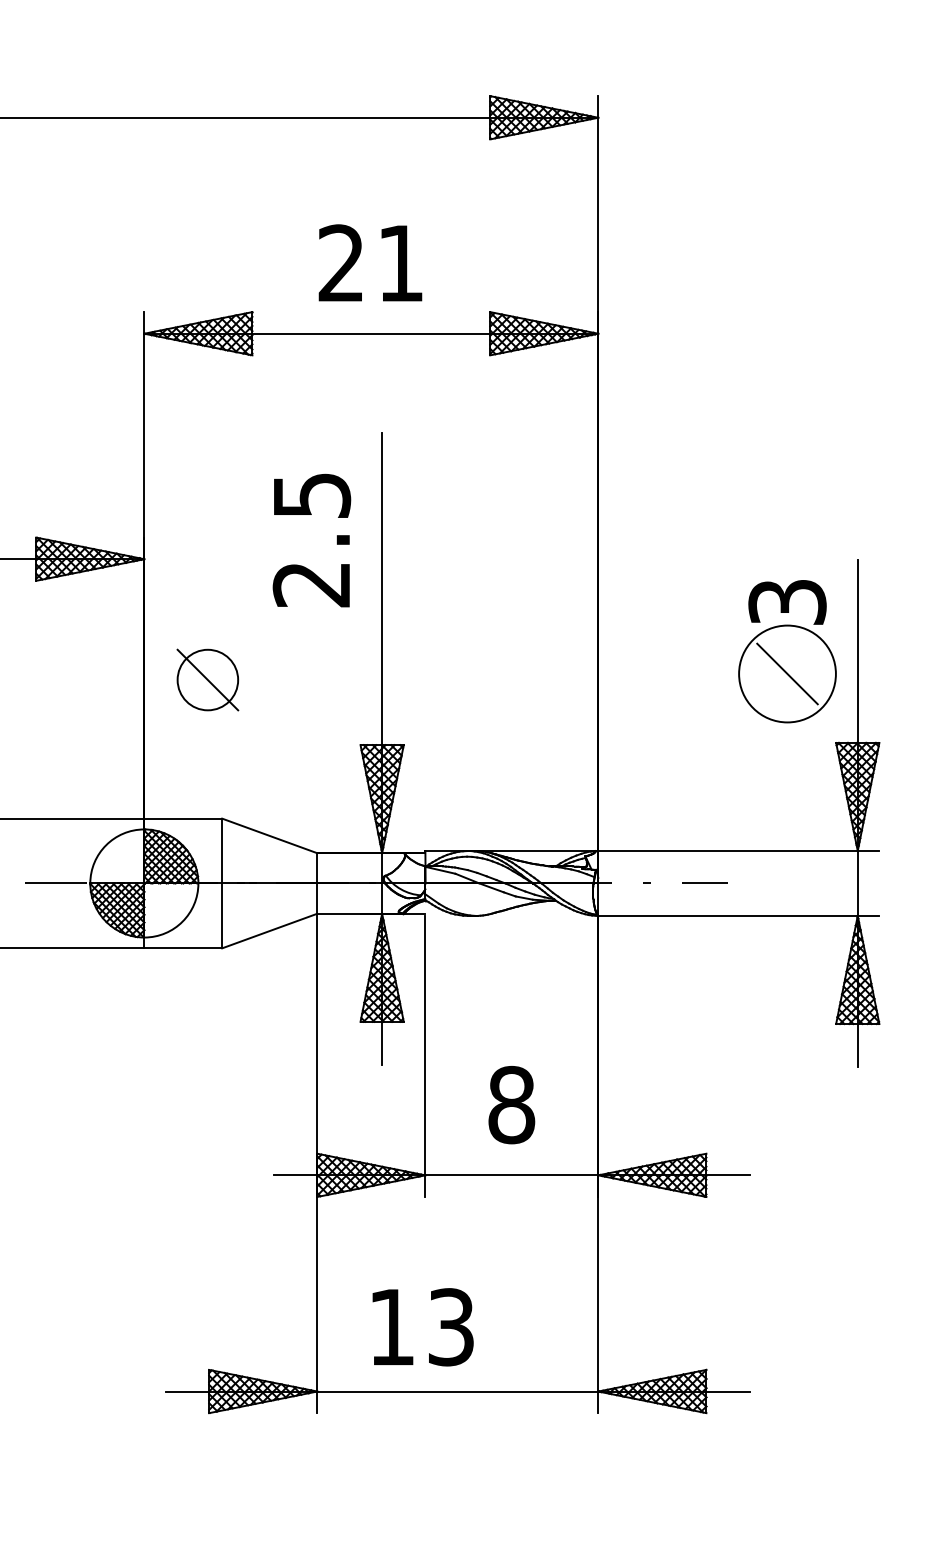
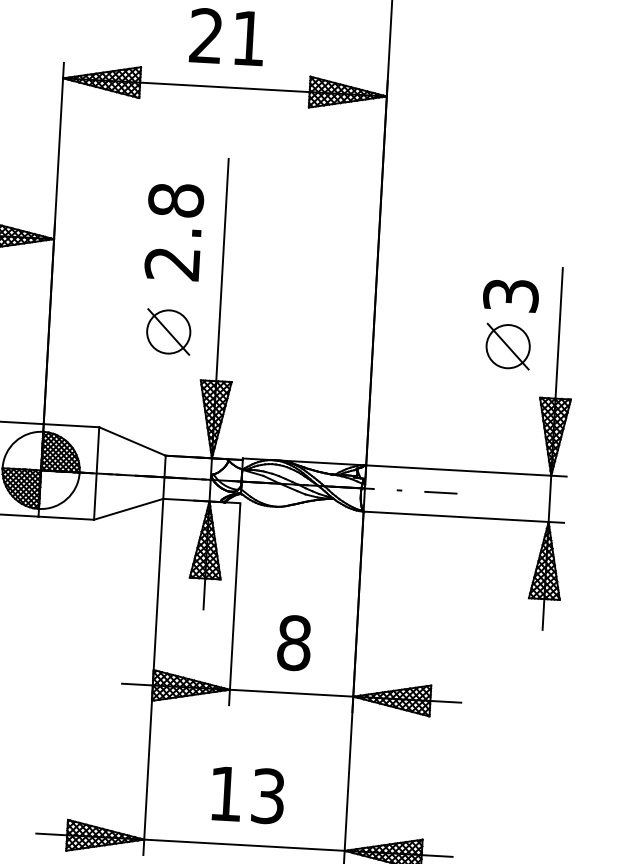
text: (311, 495) -> (175, 200), 2.5 -> 2.8
circle: (787, 673) -> (508, 346), size x0.62
part: (207, 679) -> (168, 331), moved
text: (422, 1327) -> (247, 795), moved

